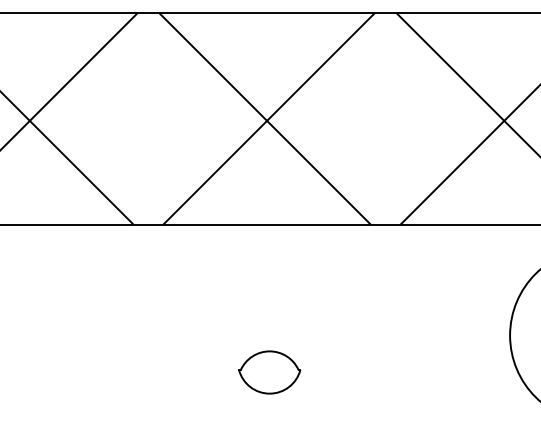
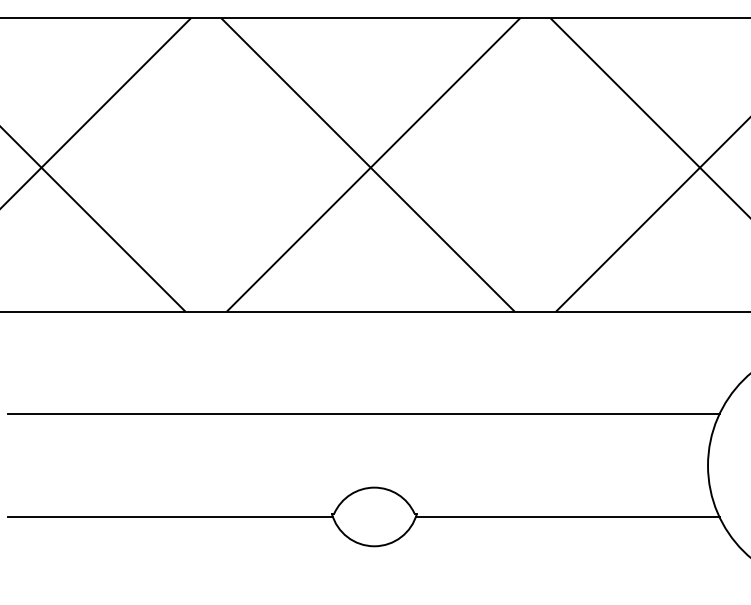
line: (261, 298) -> (363, 414), added
line: (122, 372) -> (169, 516), added
line: (408, 372) -> (567, 516), added

